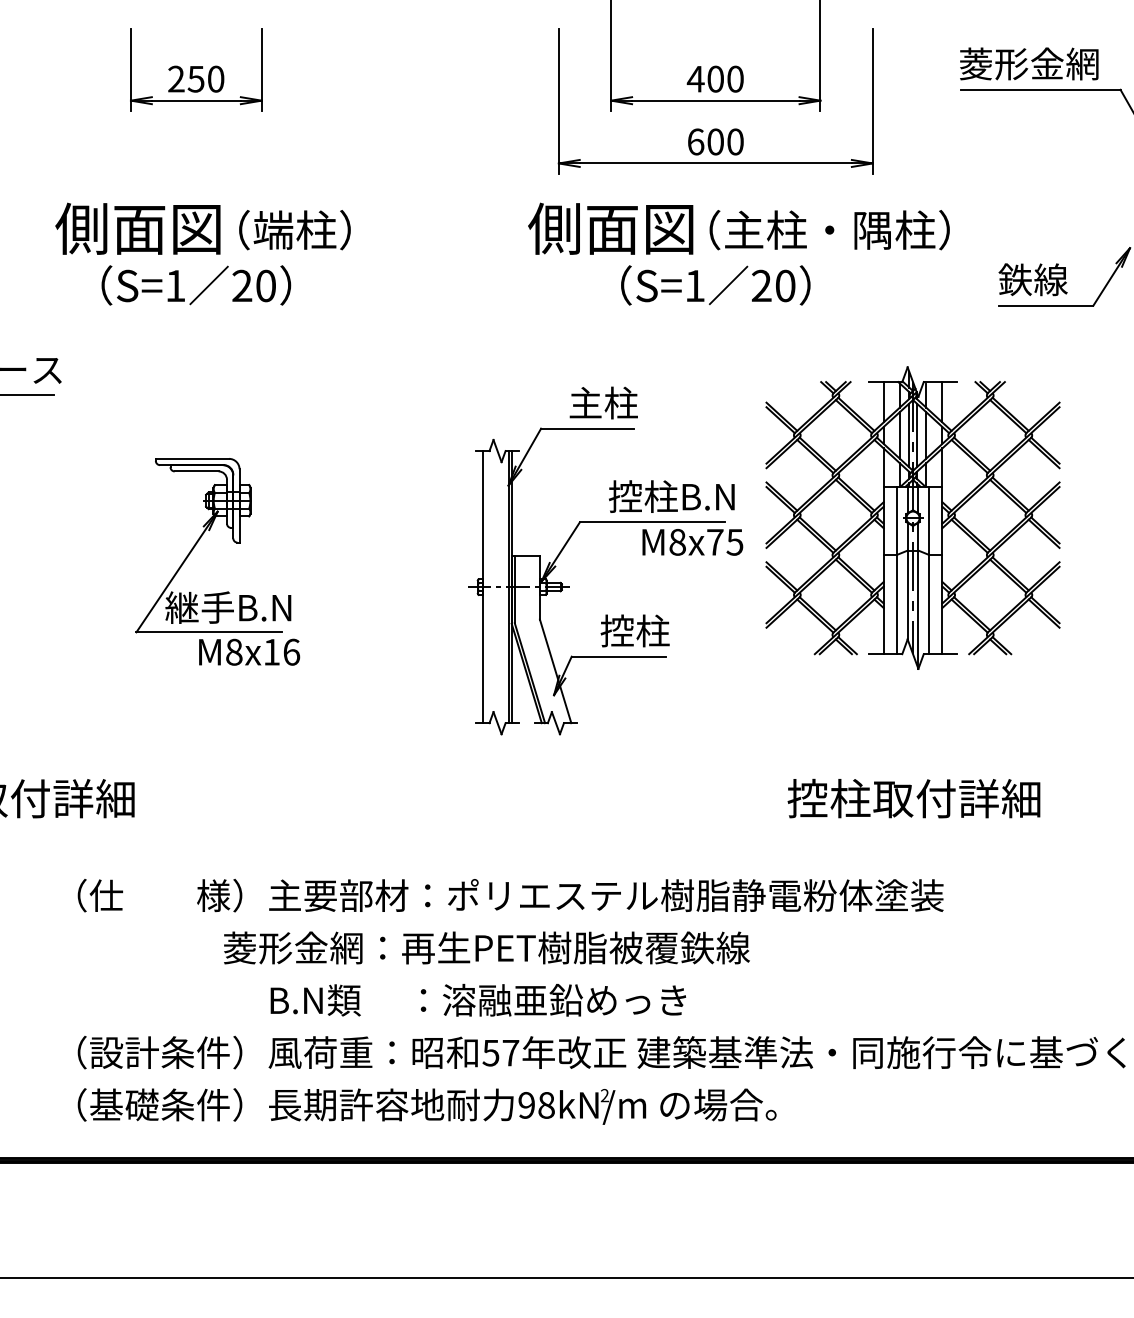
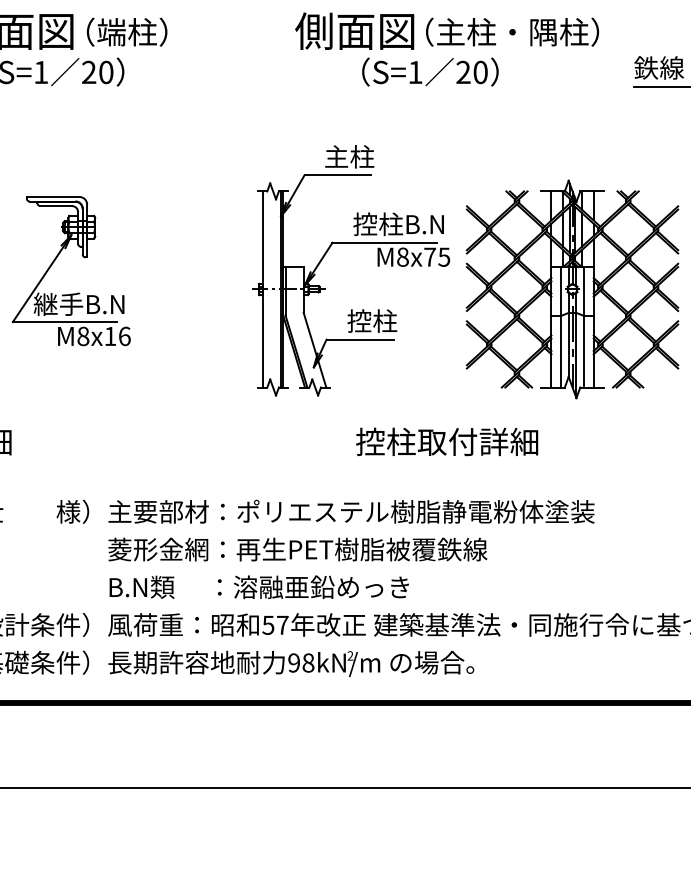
part: (912, 517) -> (572, 289), moved
text: (913, 798) -> (446, 441), moved
text: (486, 947) -> (297, 549), moved

